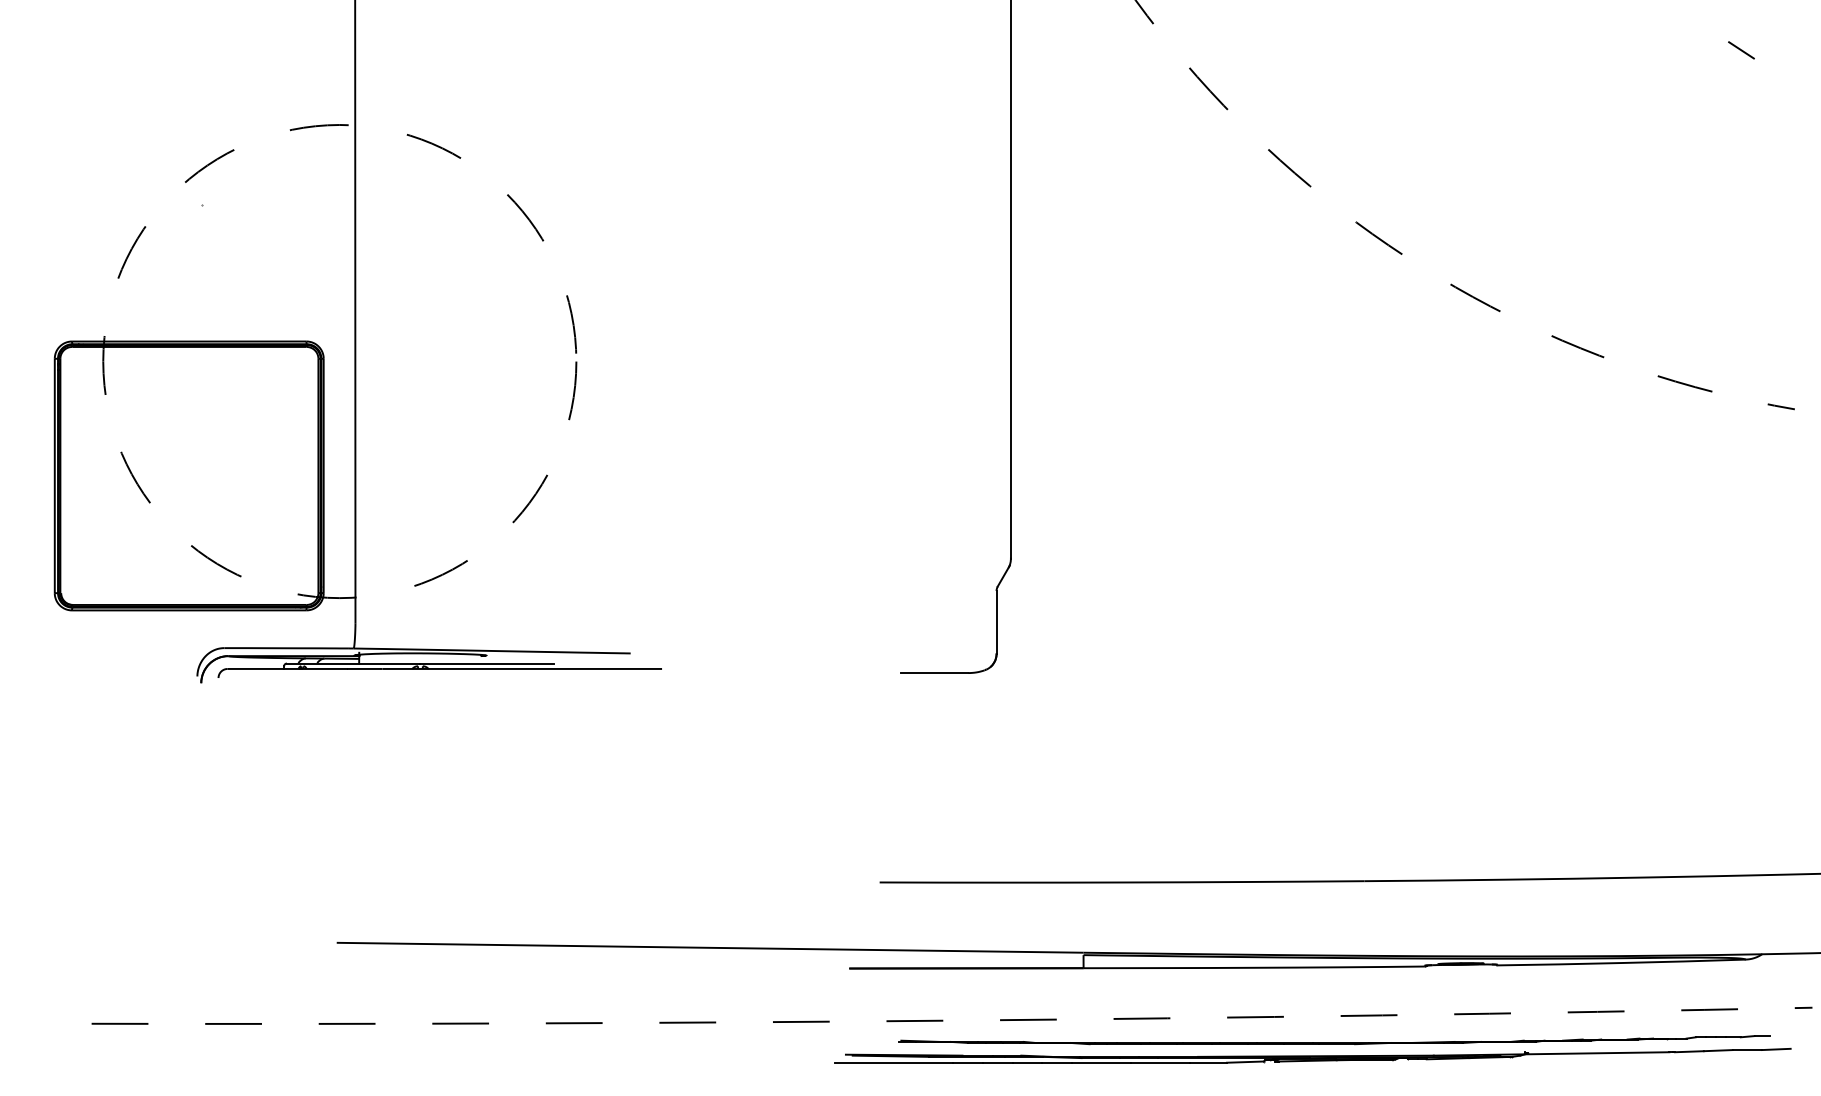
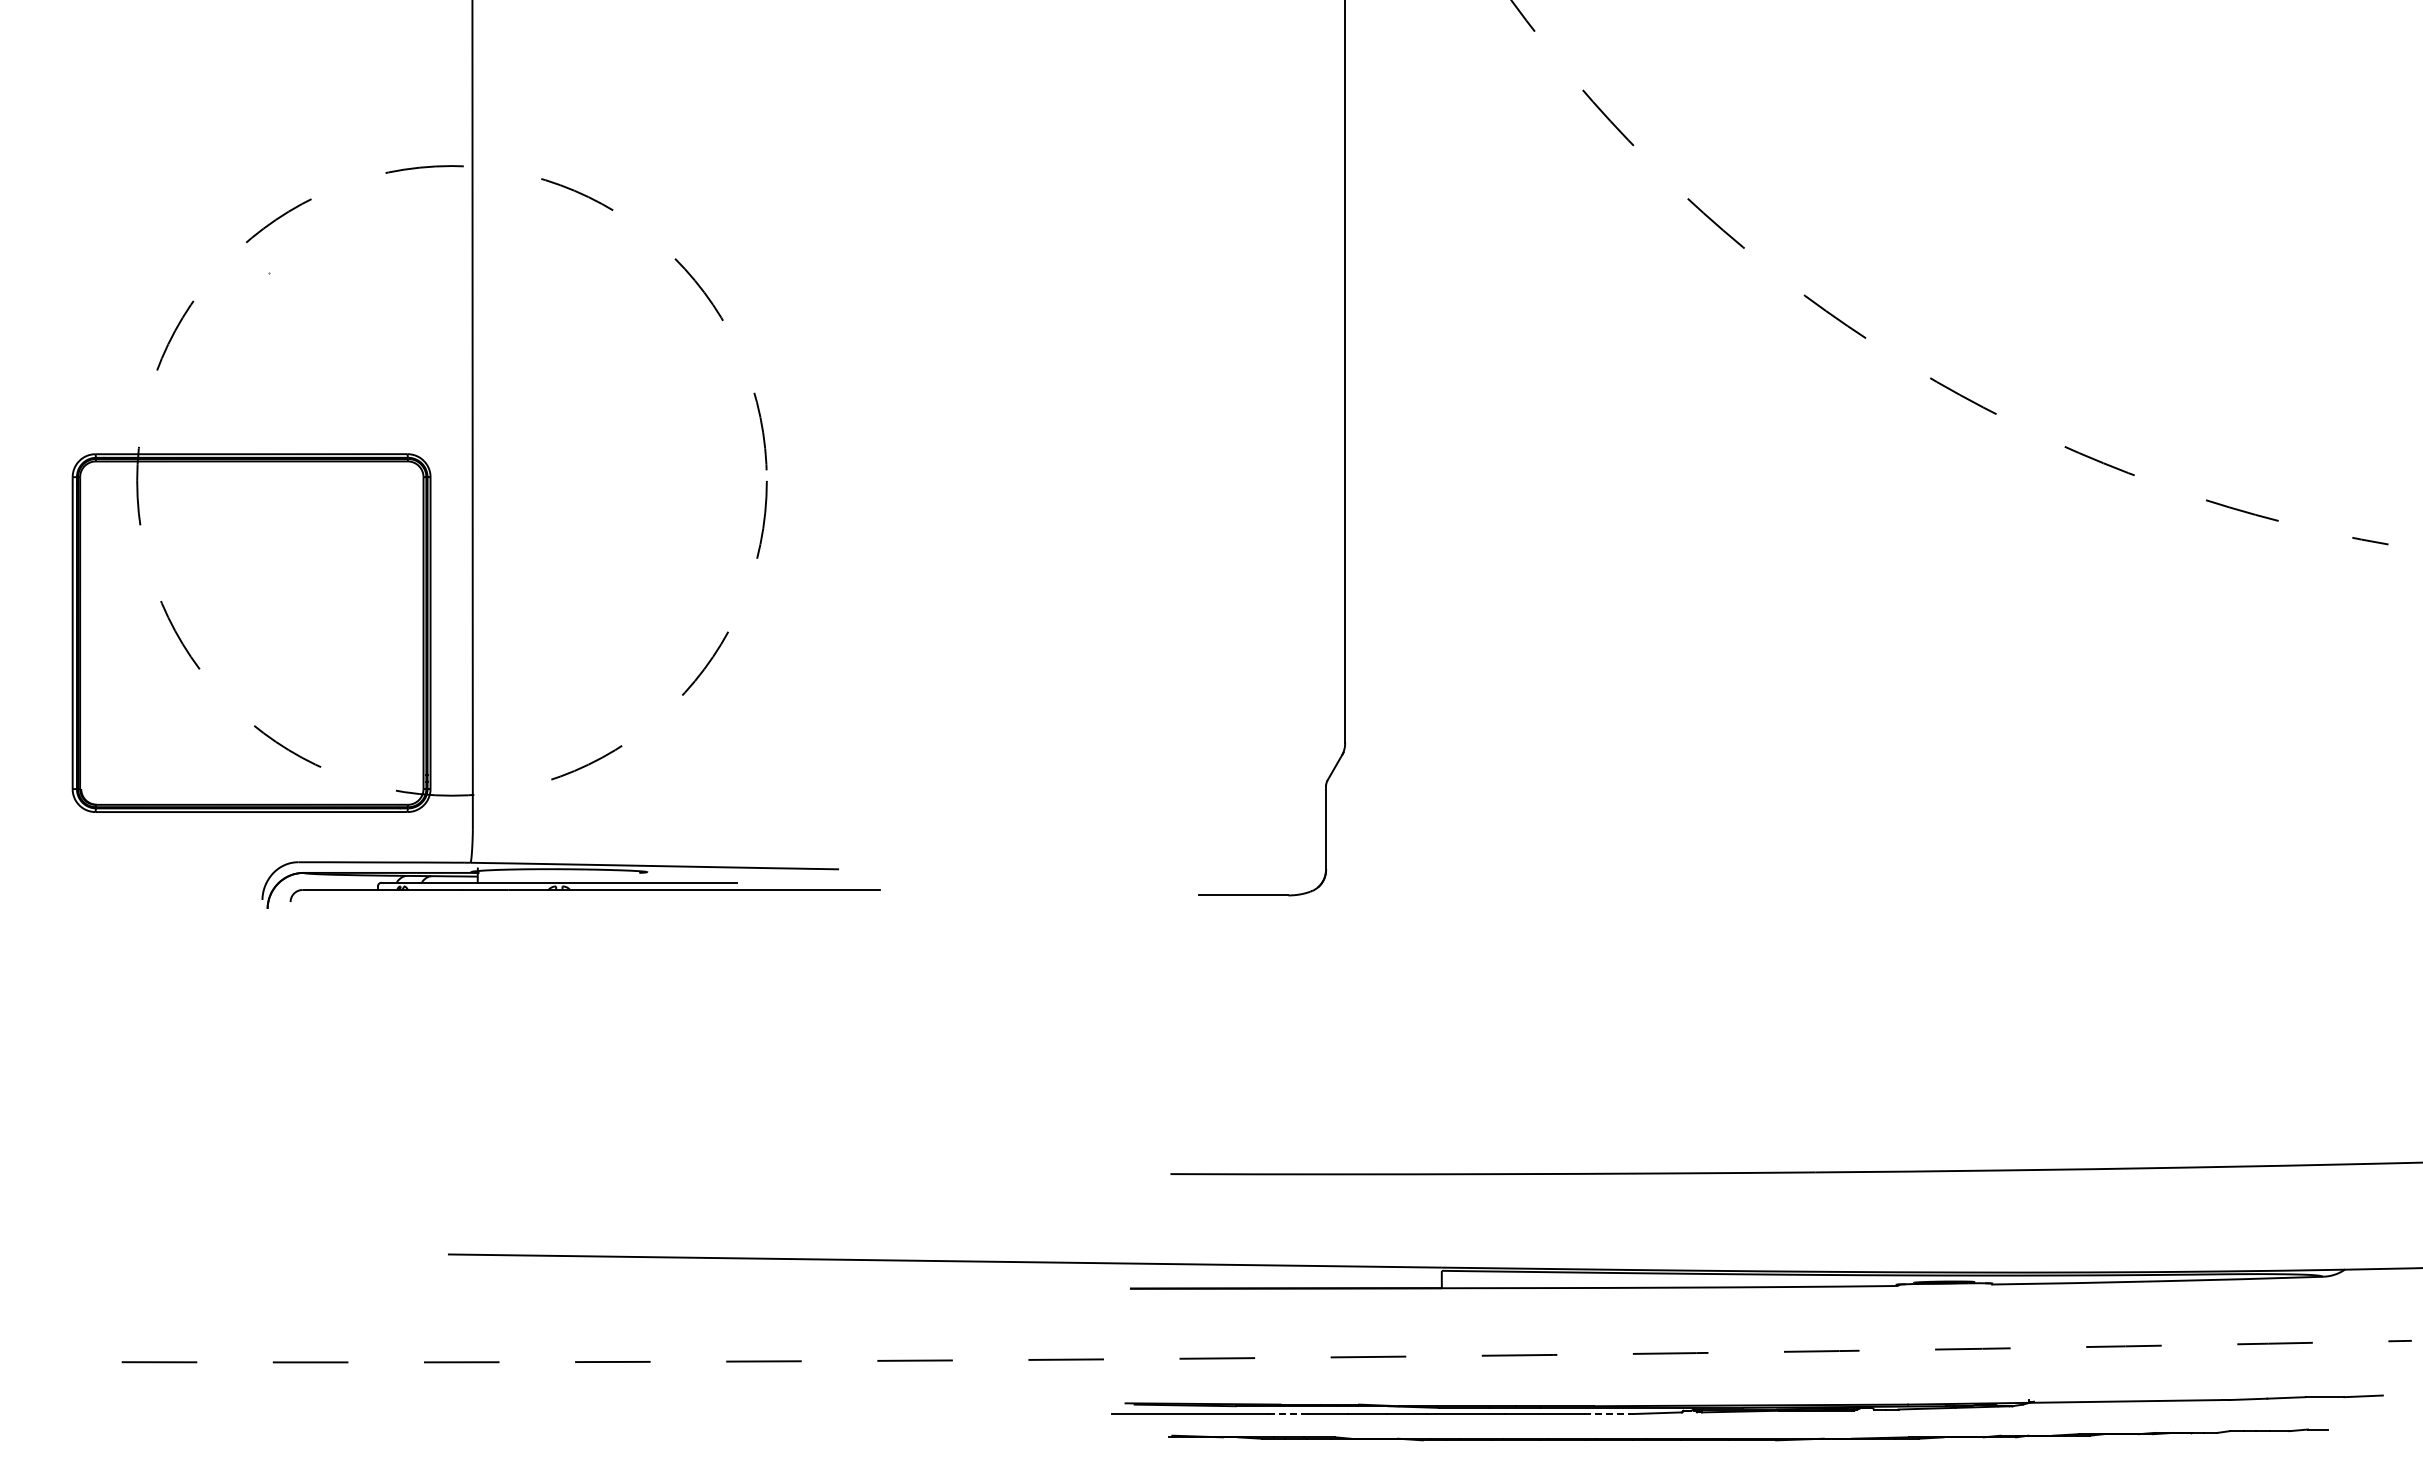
line: (1741, 50) -> (2317, 66), removed
part: (1334, 1039) -> (1748, 1434), moved
line: (968, 1063) -> (1288, 1414), solid -> dashed
line: (1208, 1063) -> (1608, 1414), solid -> dashed

